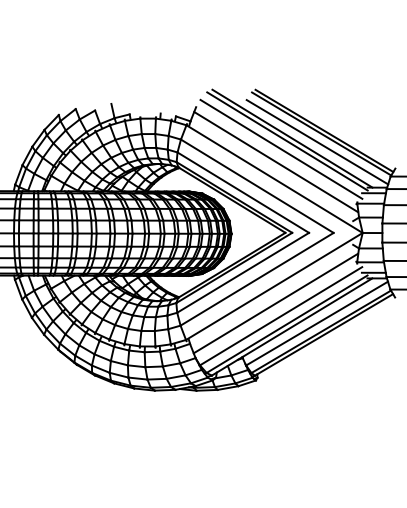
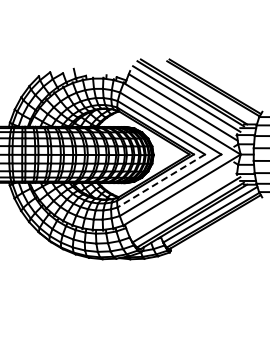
line: (317, 142) -> (210, 94), removed
line: (241, 273) -> (160, 181), solid -> dashed
line: (275, 303) -> (182, 201), removed

